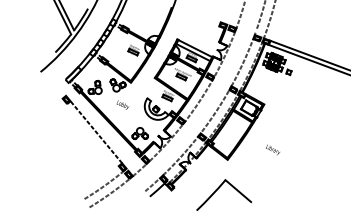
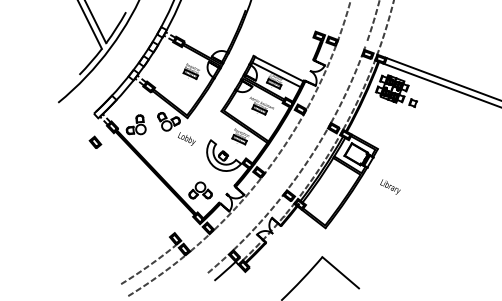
text: (122, 104) -> (186, 138), moved
line: (96, 132) -> (137, 188), removed
text: (273, 149) -> (390, 186), moved

